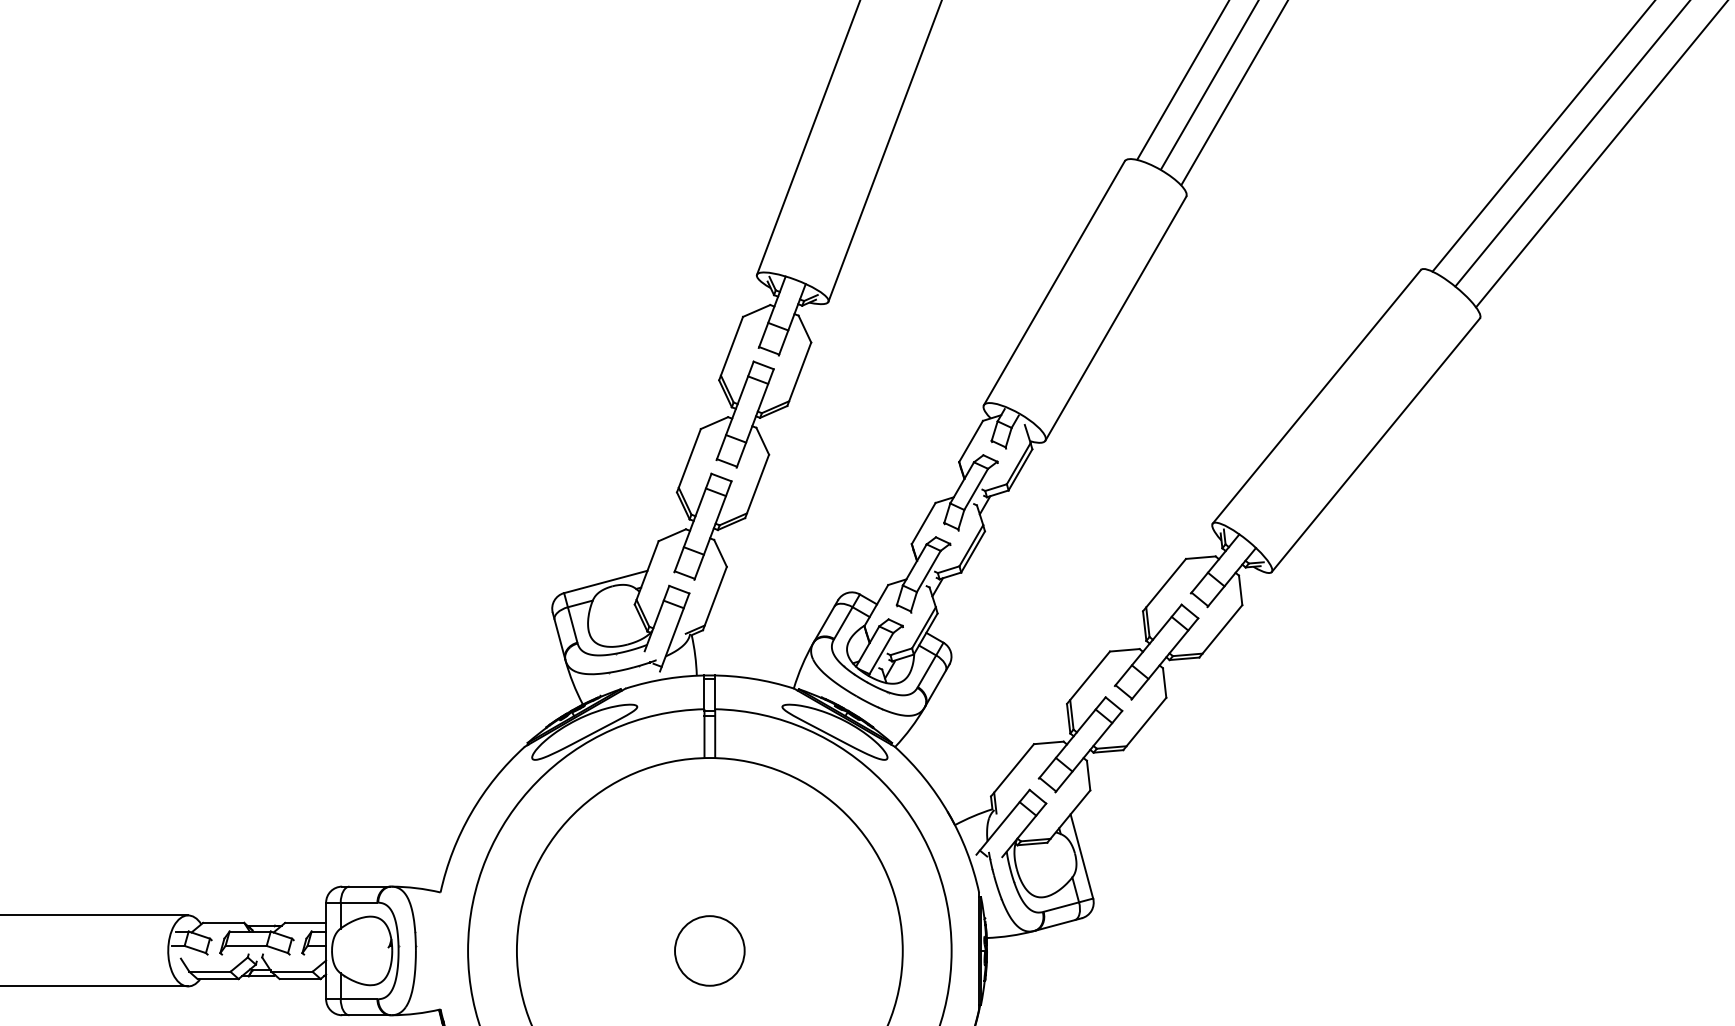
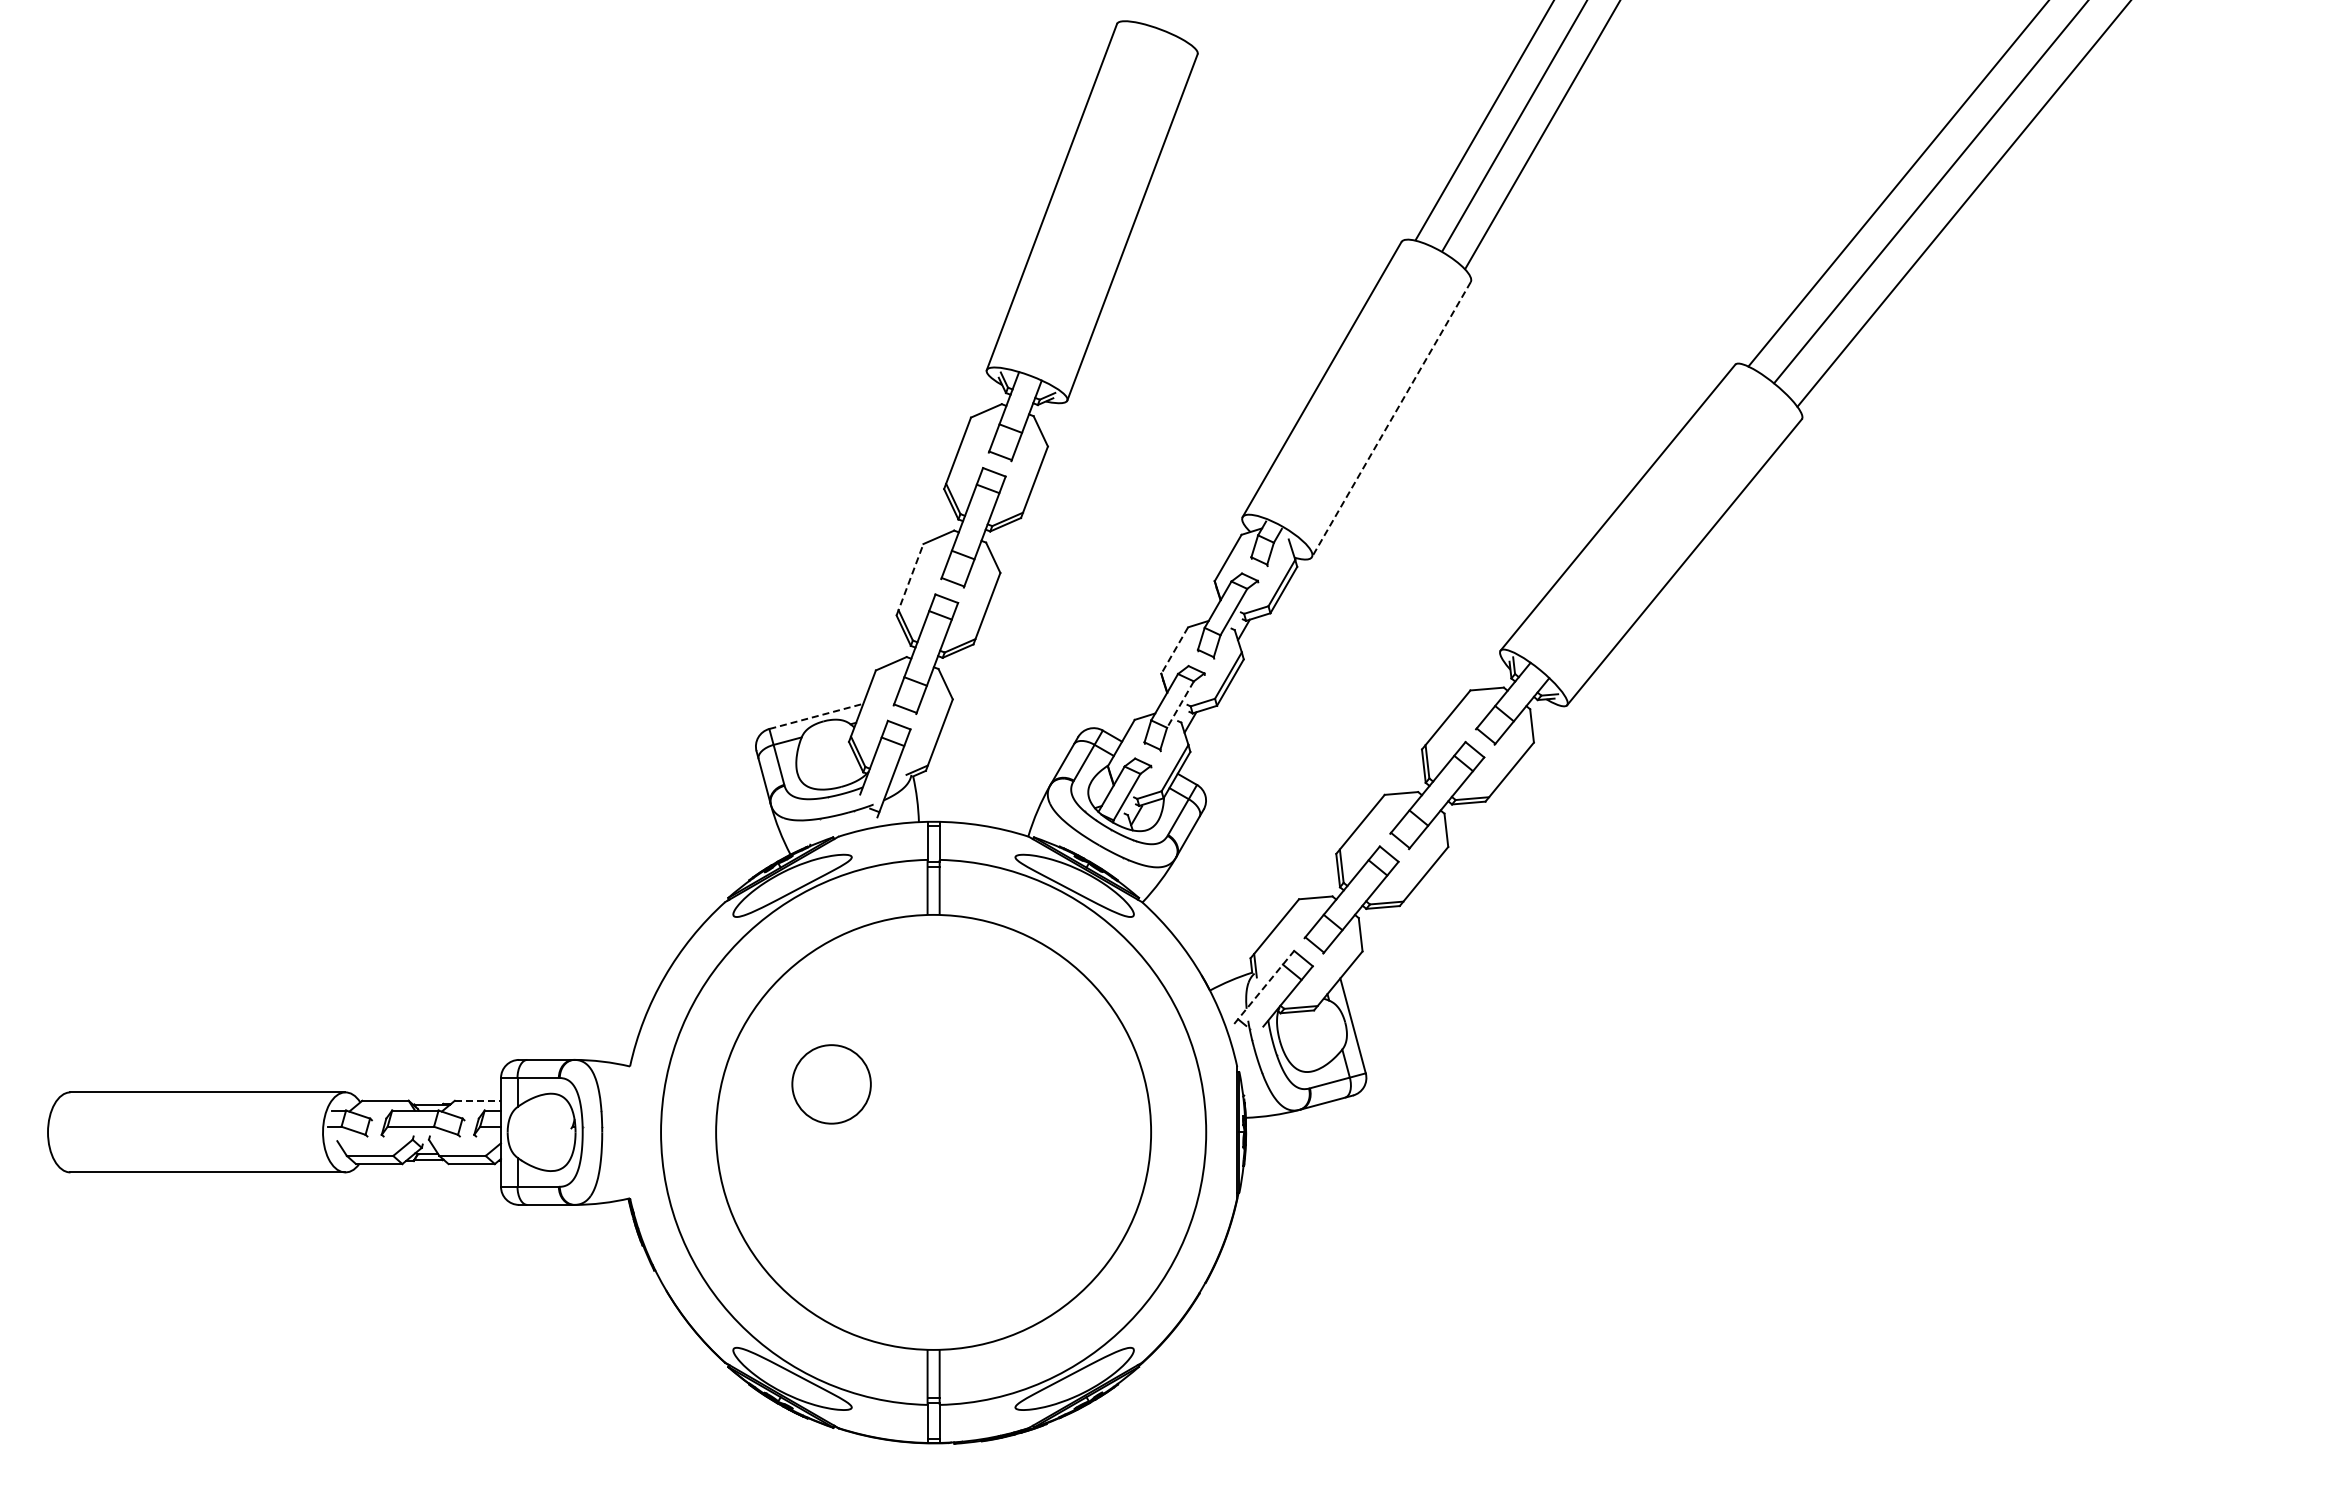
line: (1115, 318) -> (1391, 419), solid -> dashed
line: (689, 460) -> (910, 579), solid -> dashed
line: (923, 523) -> (1174, 650), solid -> dashed
line: (928, 571) -> (1180, 704), solid -> dashed
line: (605, 582) -> (816, 716), solid -> dashed
line: (1003, 822) -> (1264, 987), solid -> dashed
line: (306, 922) -> (478, 1100), solid -> dashed
circle: (709, 951) -> (831, 1084), moved

